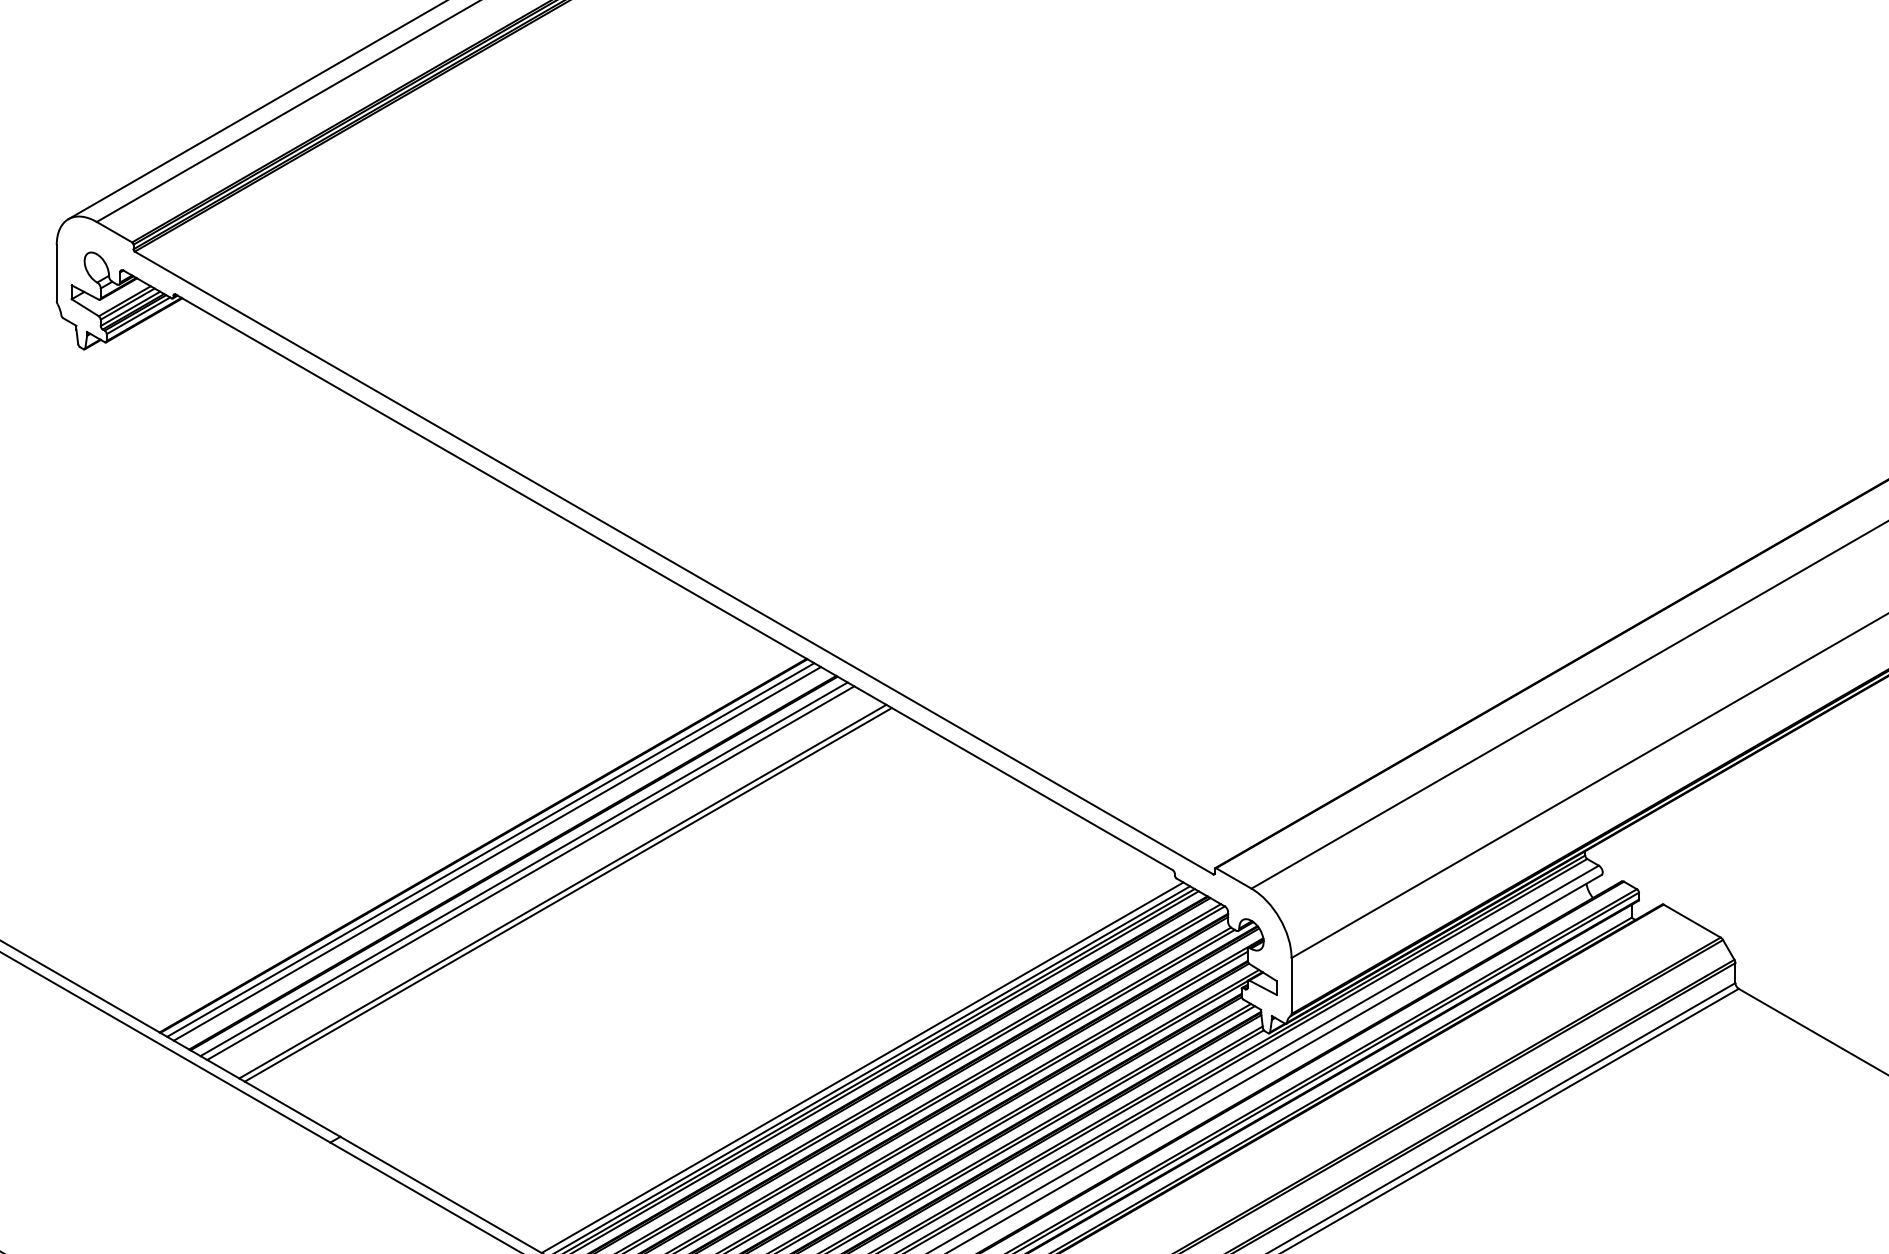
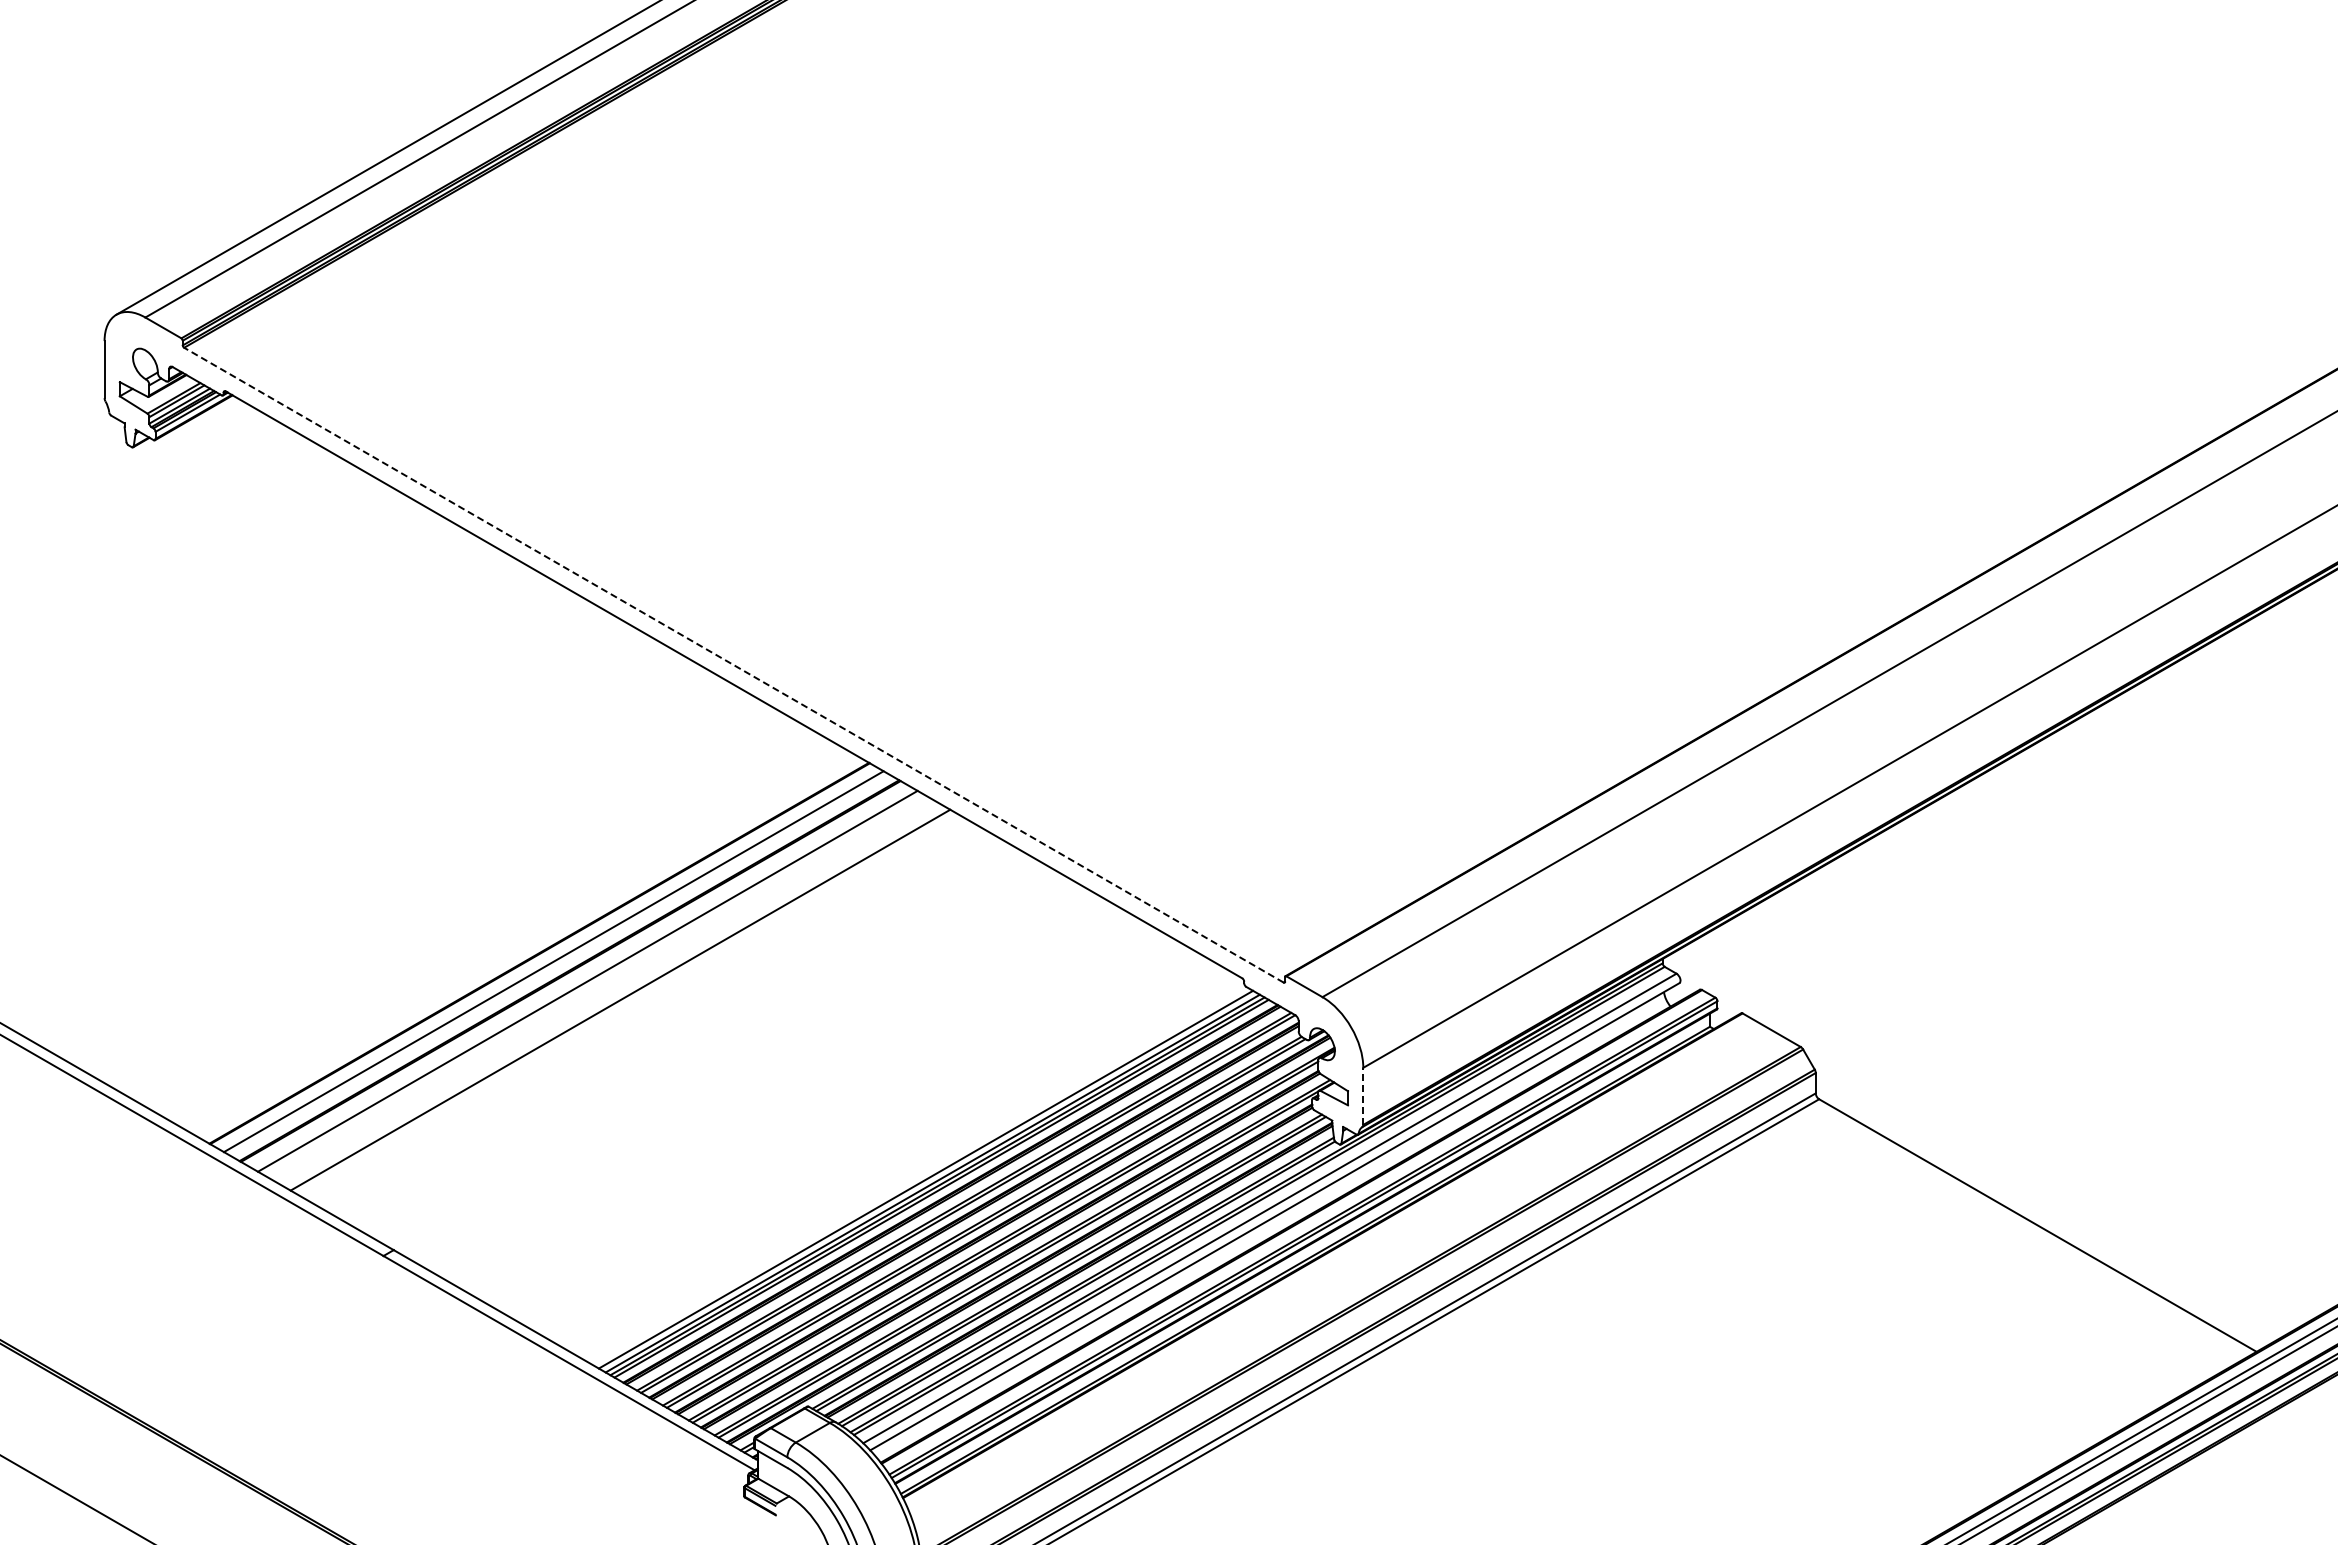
line: (673, 563) -> (733, 665), solid -> dashed
line: (490, 849) -> (546, 957), removed
line: (523, 868) -> (580, 976), removed
line: (567, 894) -> (625, 1003), removed
line: (1291, 986) -> (1363, 1096), solid -> dashed

